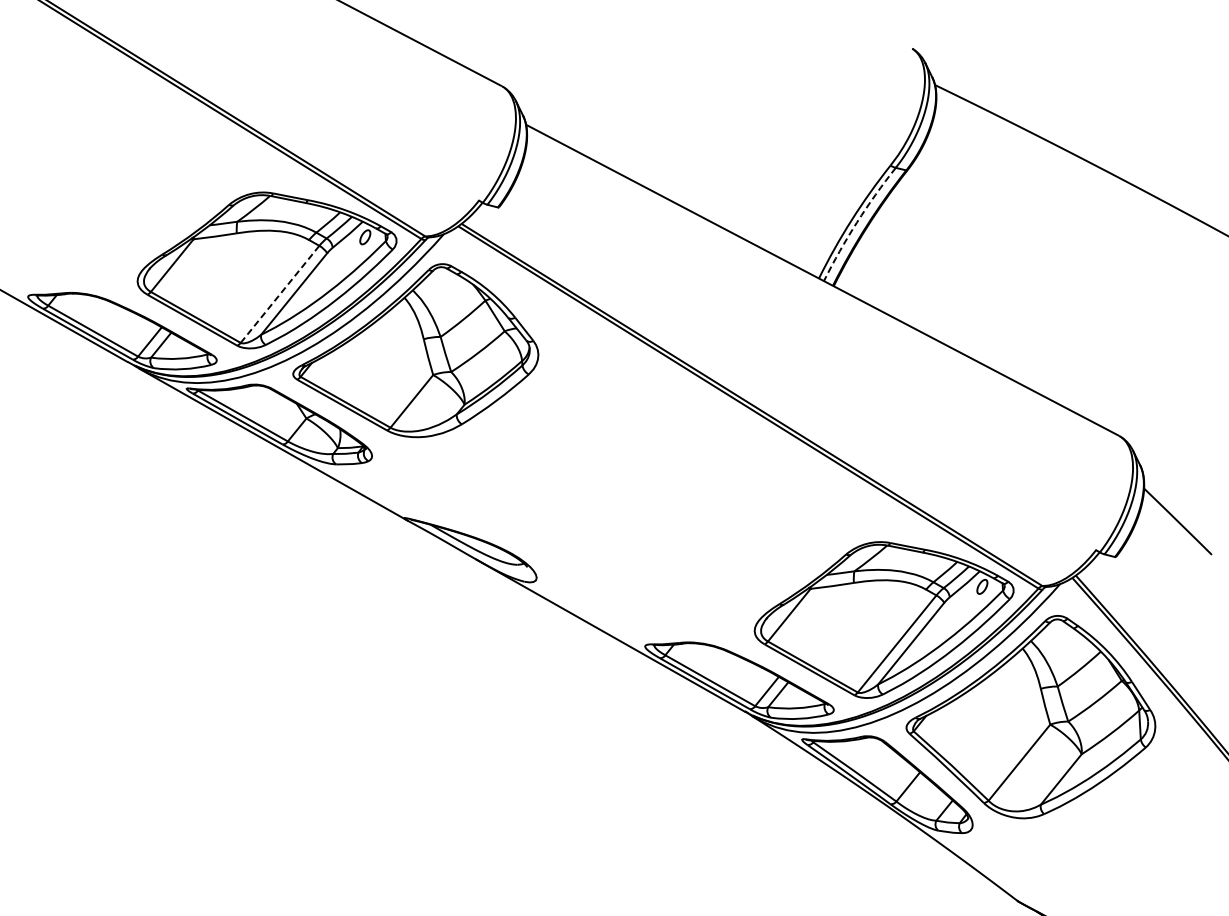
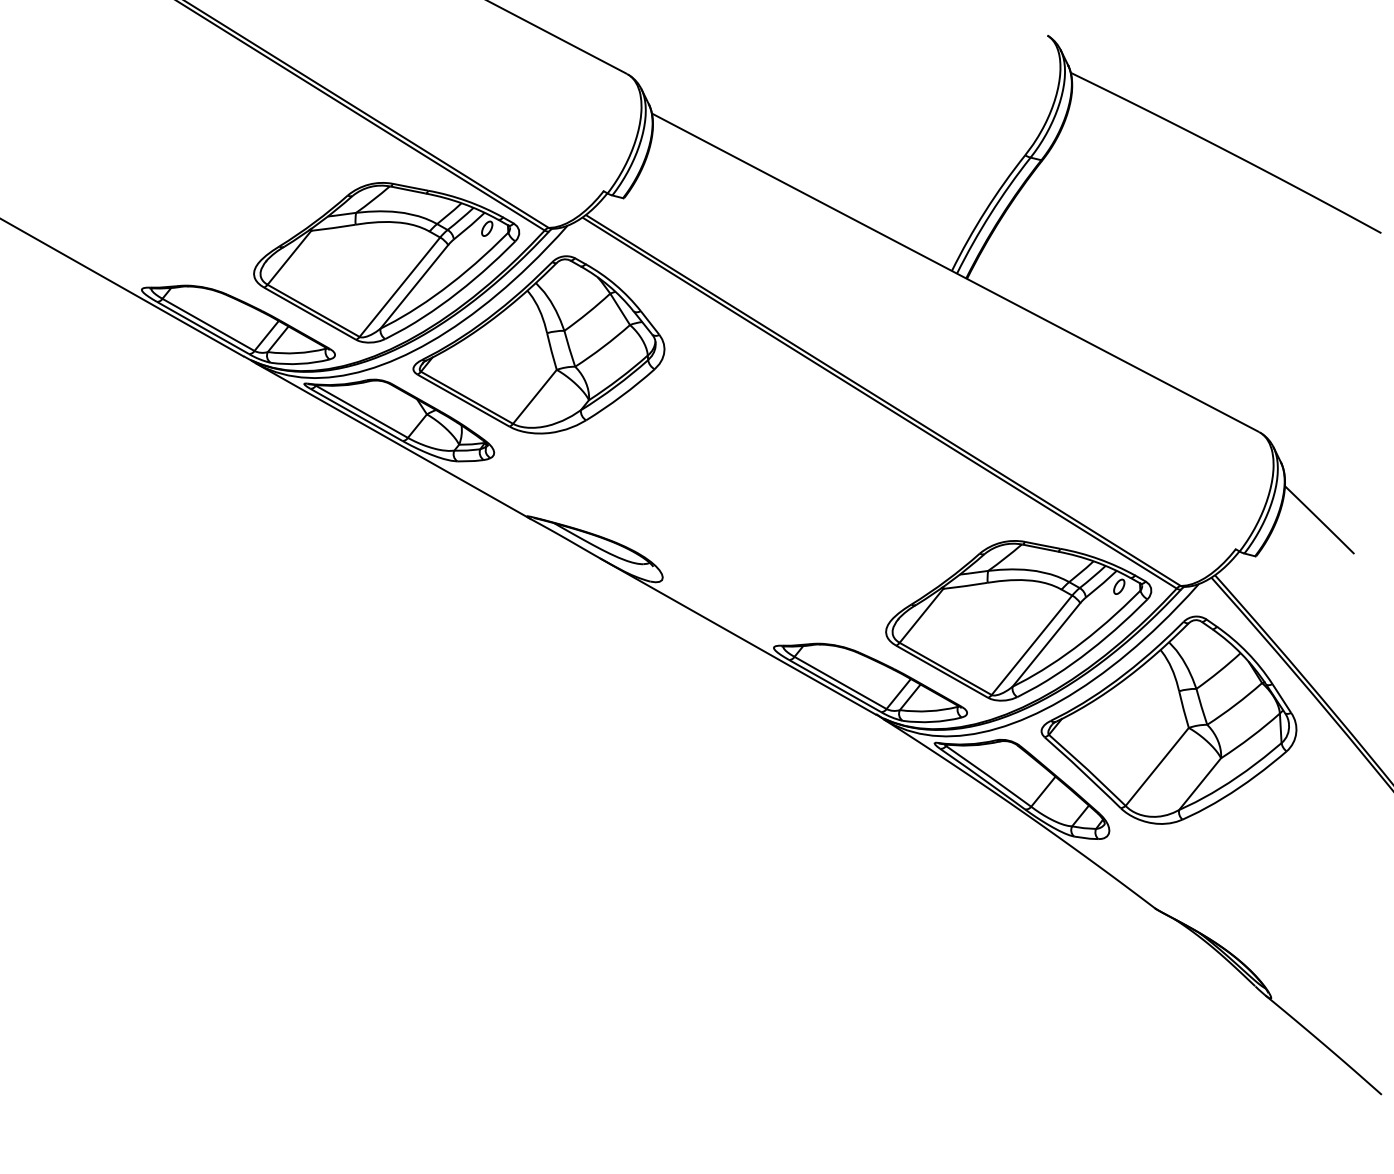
arc: (856, 222) -> (990, 213), dashed -> solid
line: (279, 294) -> (399, 287), dashed -> solid

